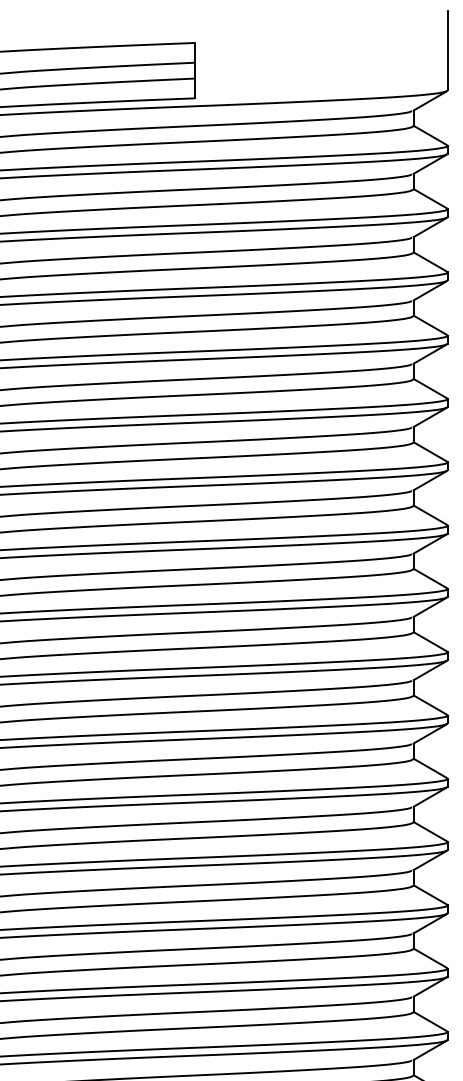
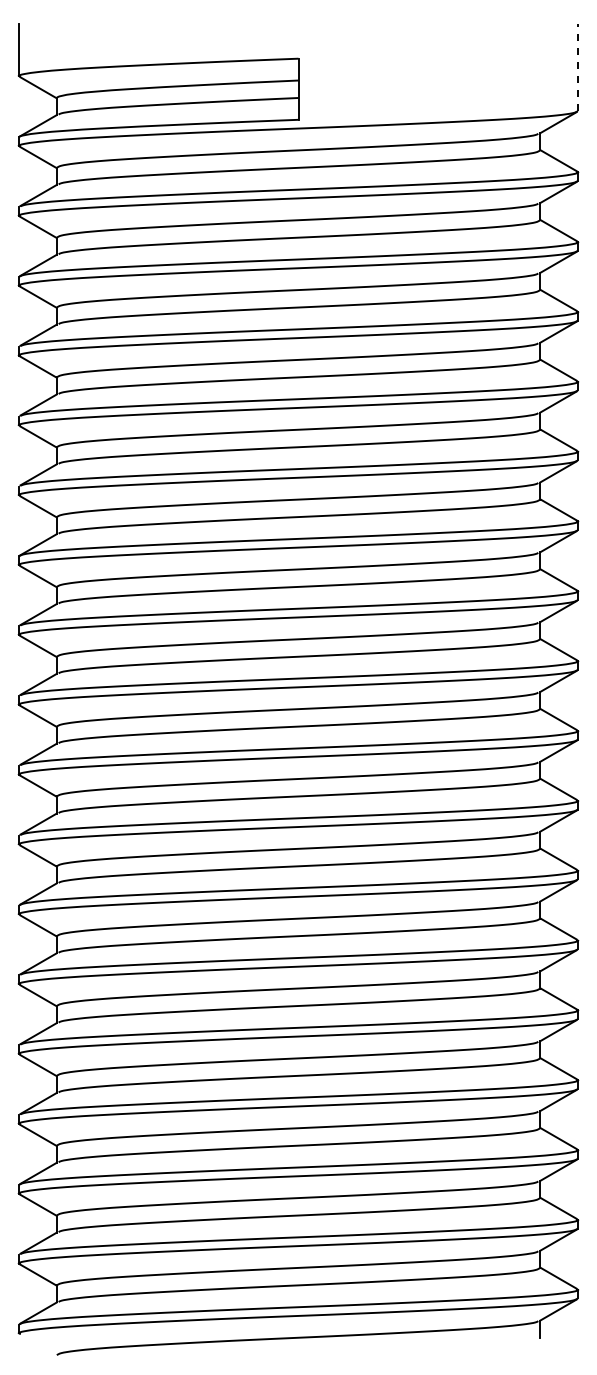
line: (447, 50) -> (577, 67), solid -> dashed

